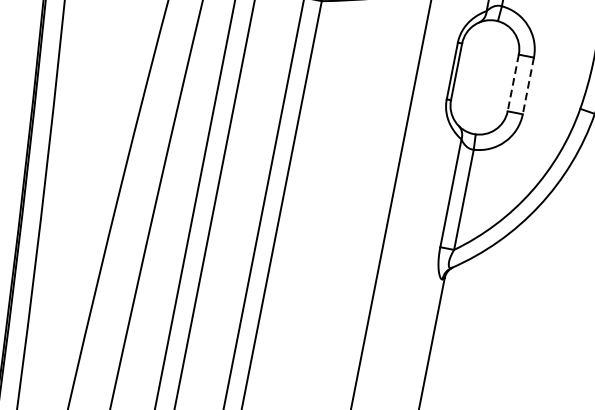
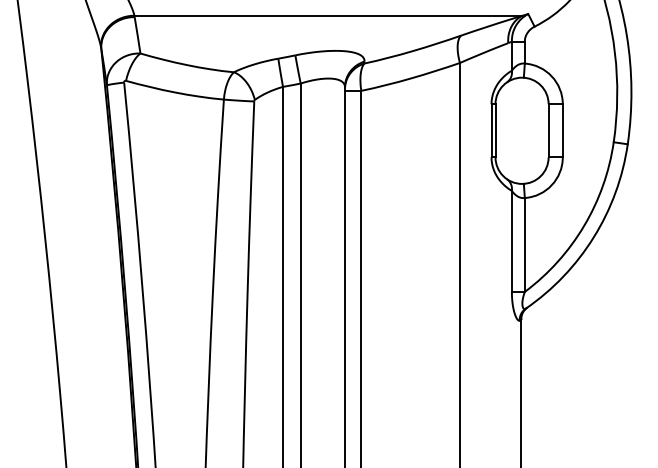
line: (513, 82) -> (548, 130), dashed -> solid
line: (528, 85) -> (562, 130), dashed -> solid

